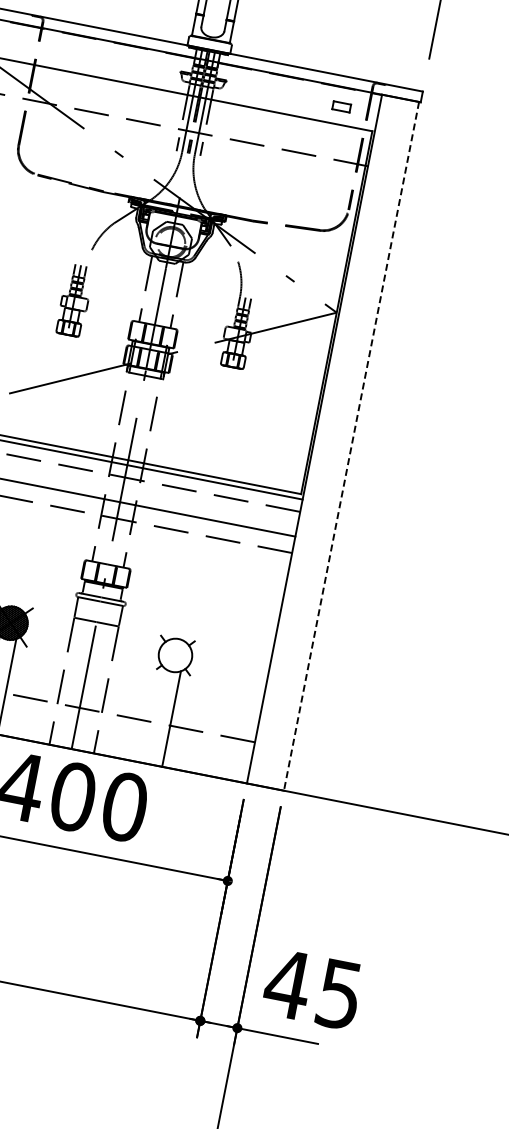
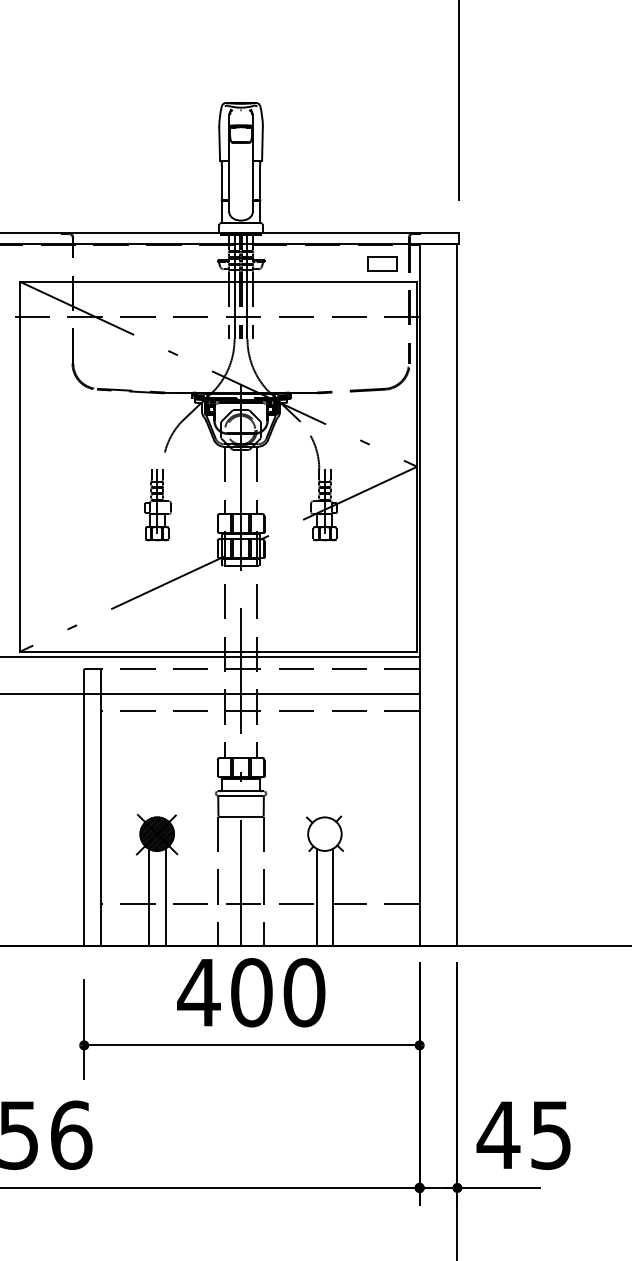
part: (341, 106) -> (382, 263), size x1.67
line: (351, 446) -> (457, 595), dashed -> solid
line: (155, 715) -> (316, 897), added

